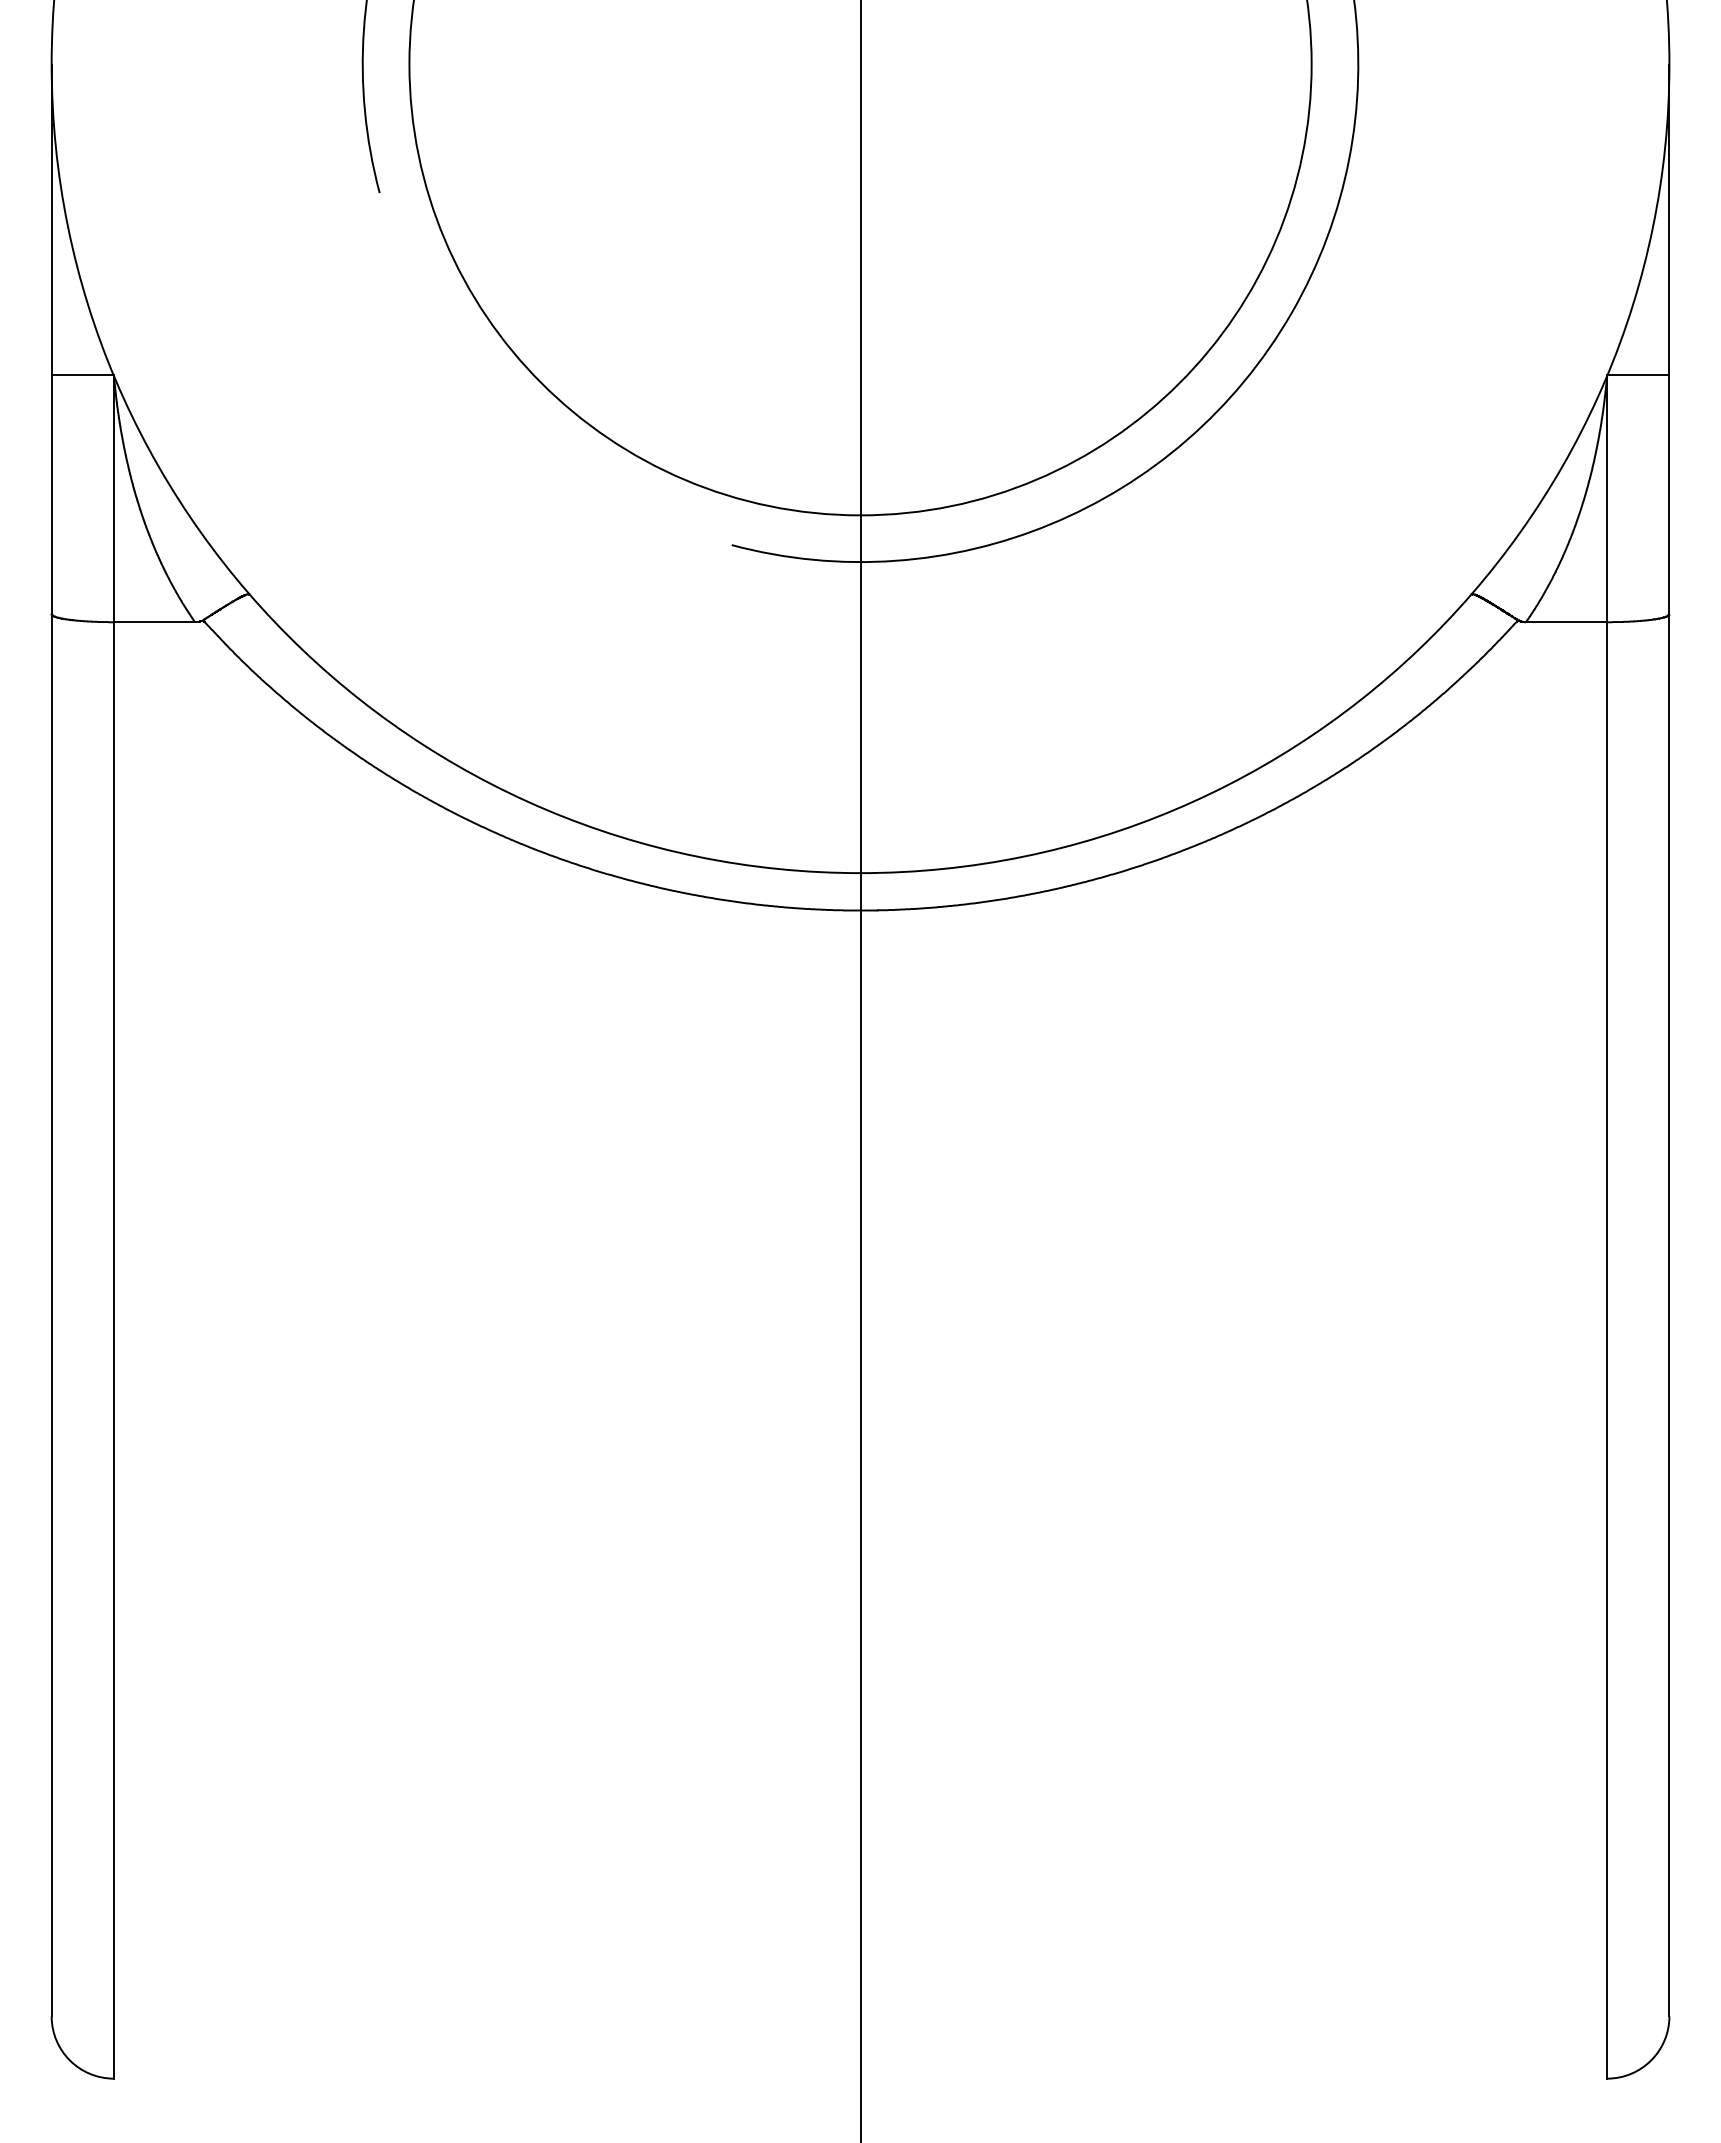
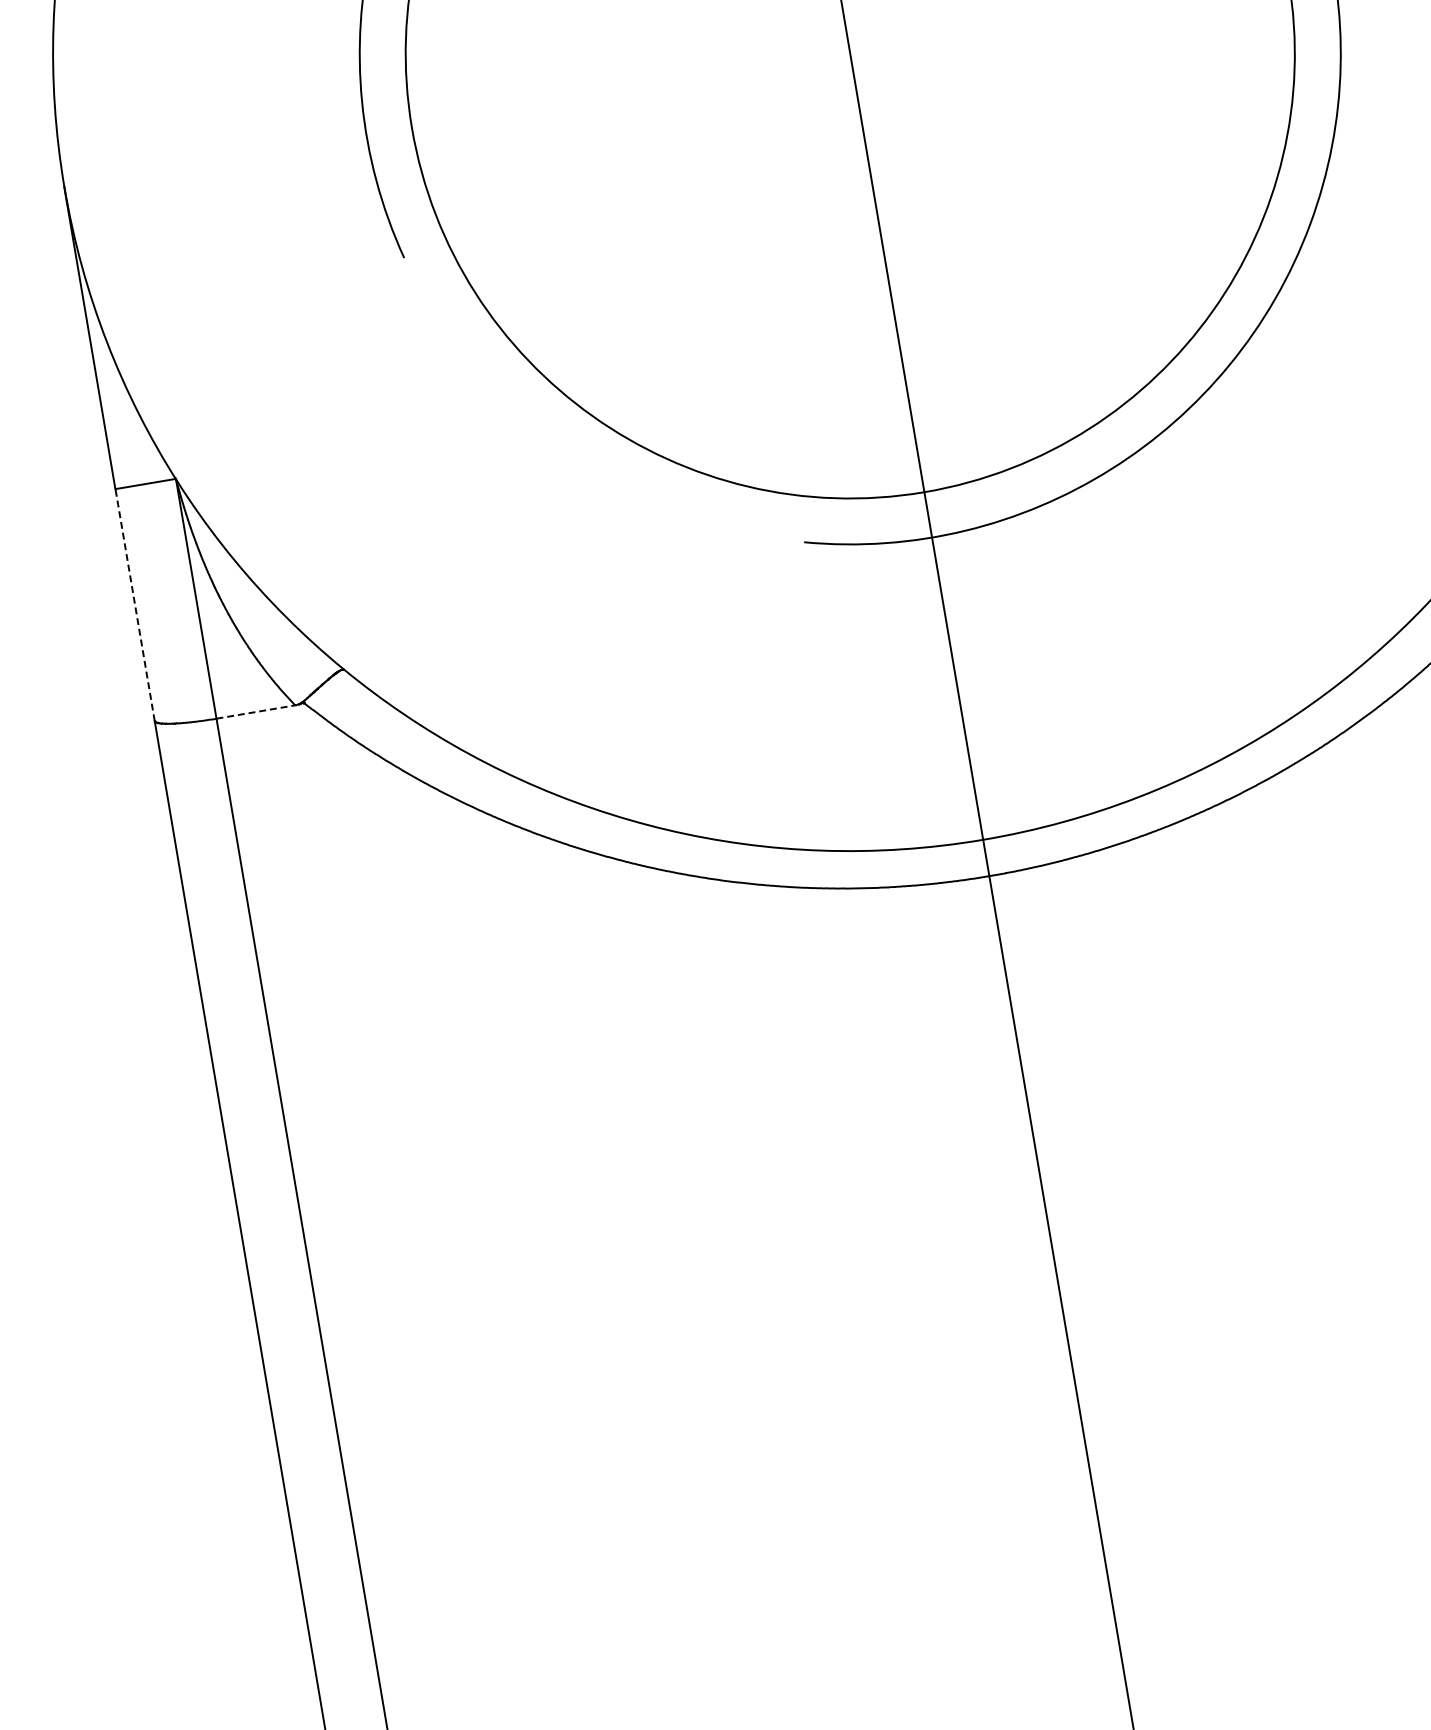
line: (51, 494) -> (134, 604), solid -> dashed
line: (154, 622) -> (256, 712), solid -> dashed

